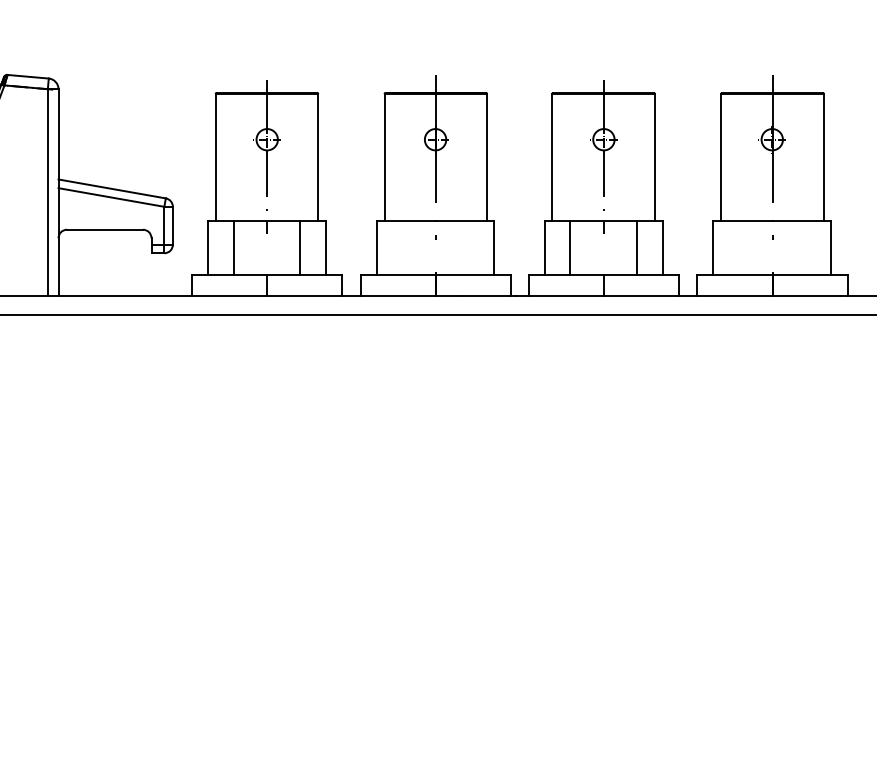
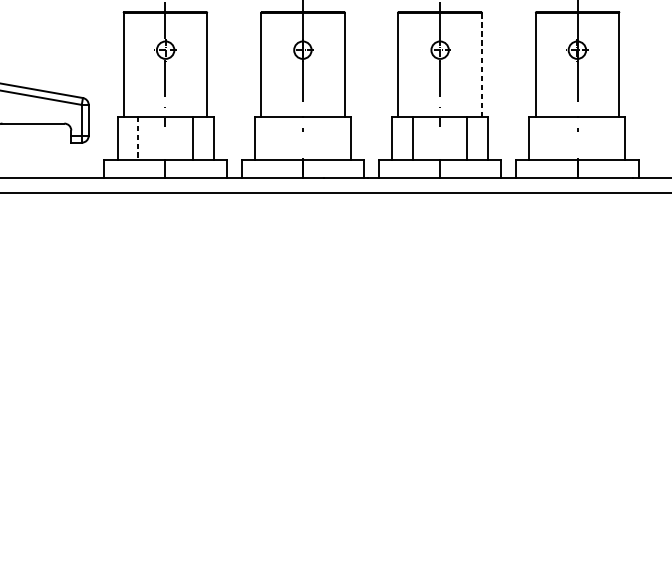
line: (654, 157) -> (481, 64), solid -> dashed
line: (233, 247) -> (138, 138), solid -> dashed

